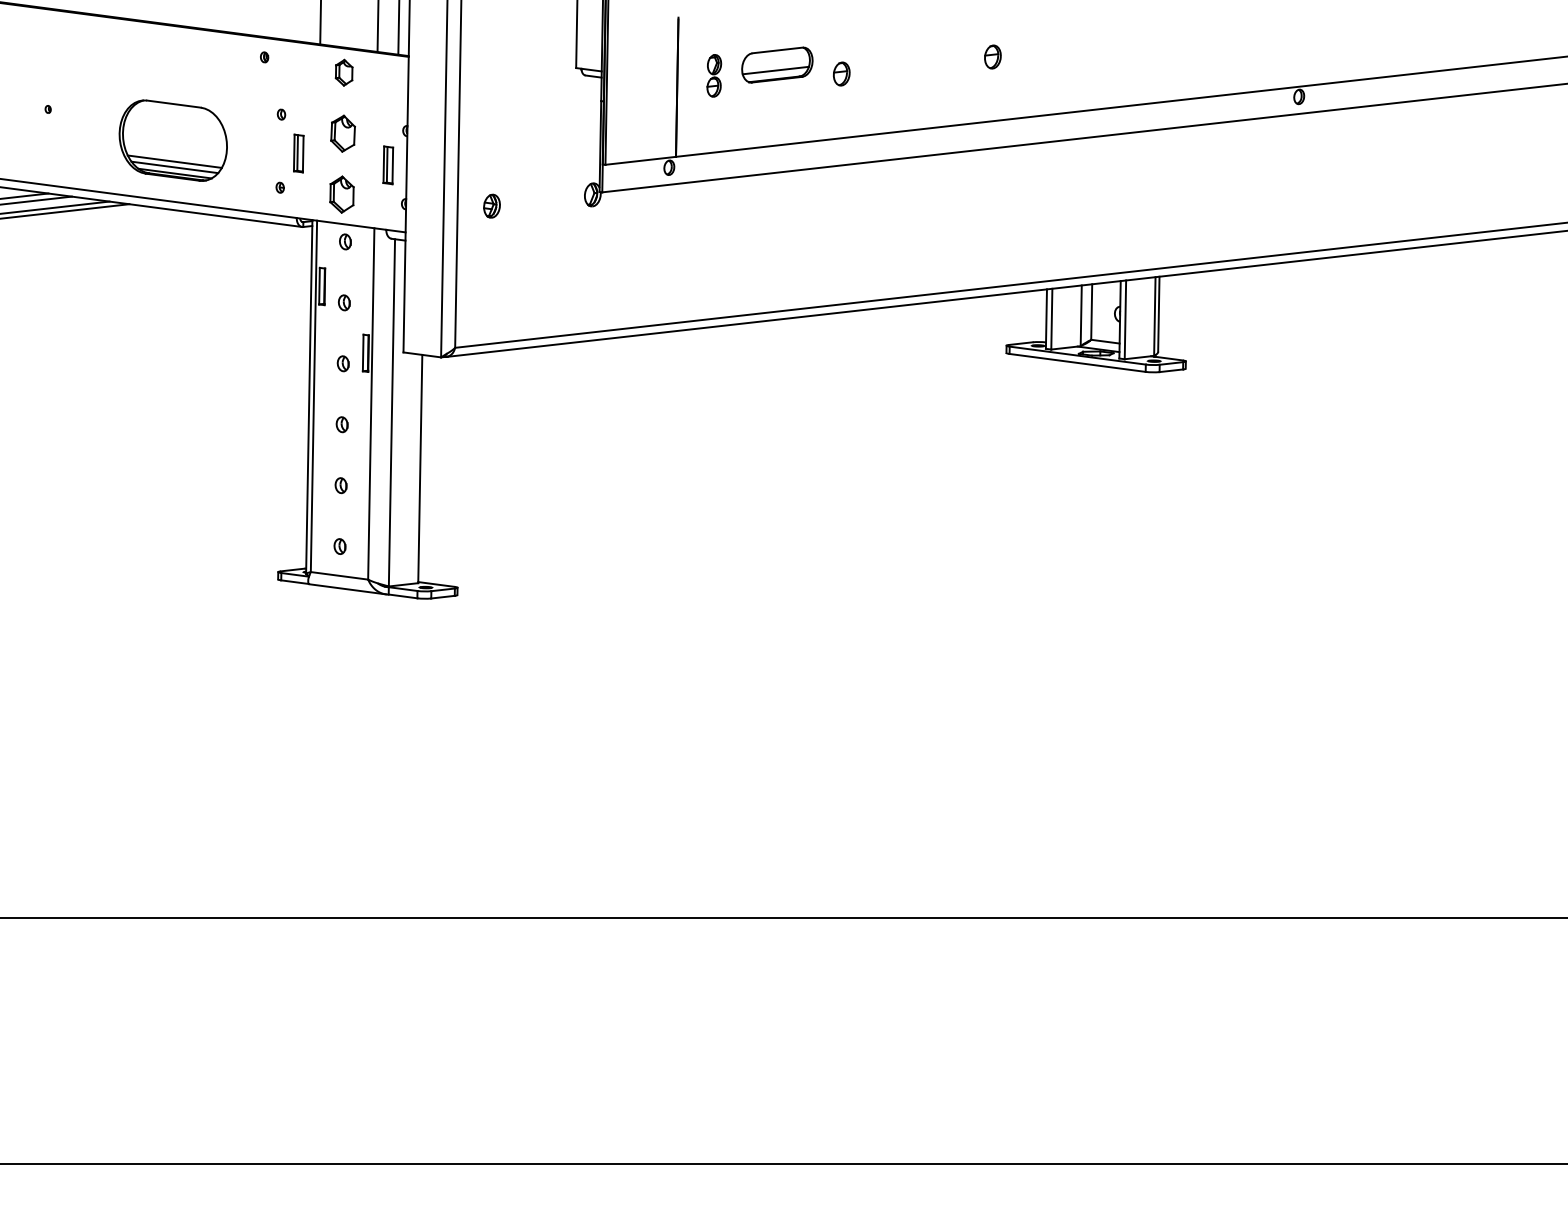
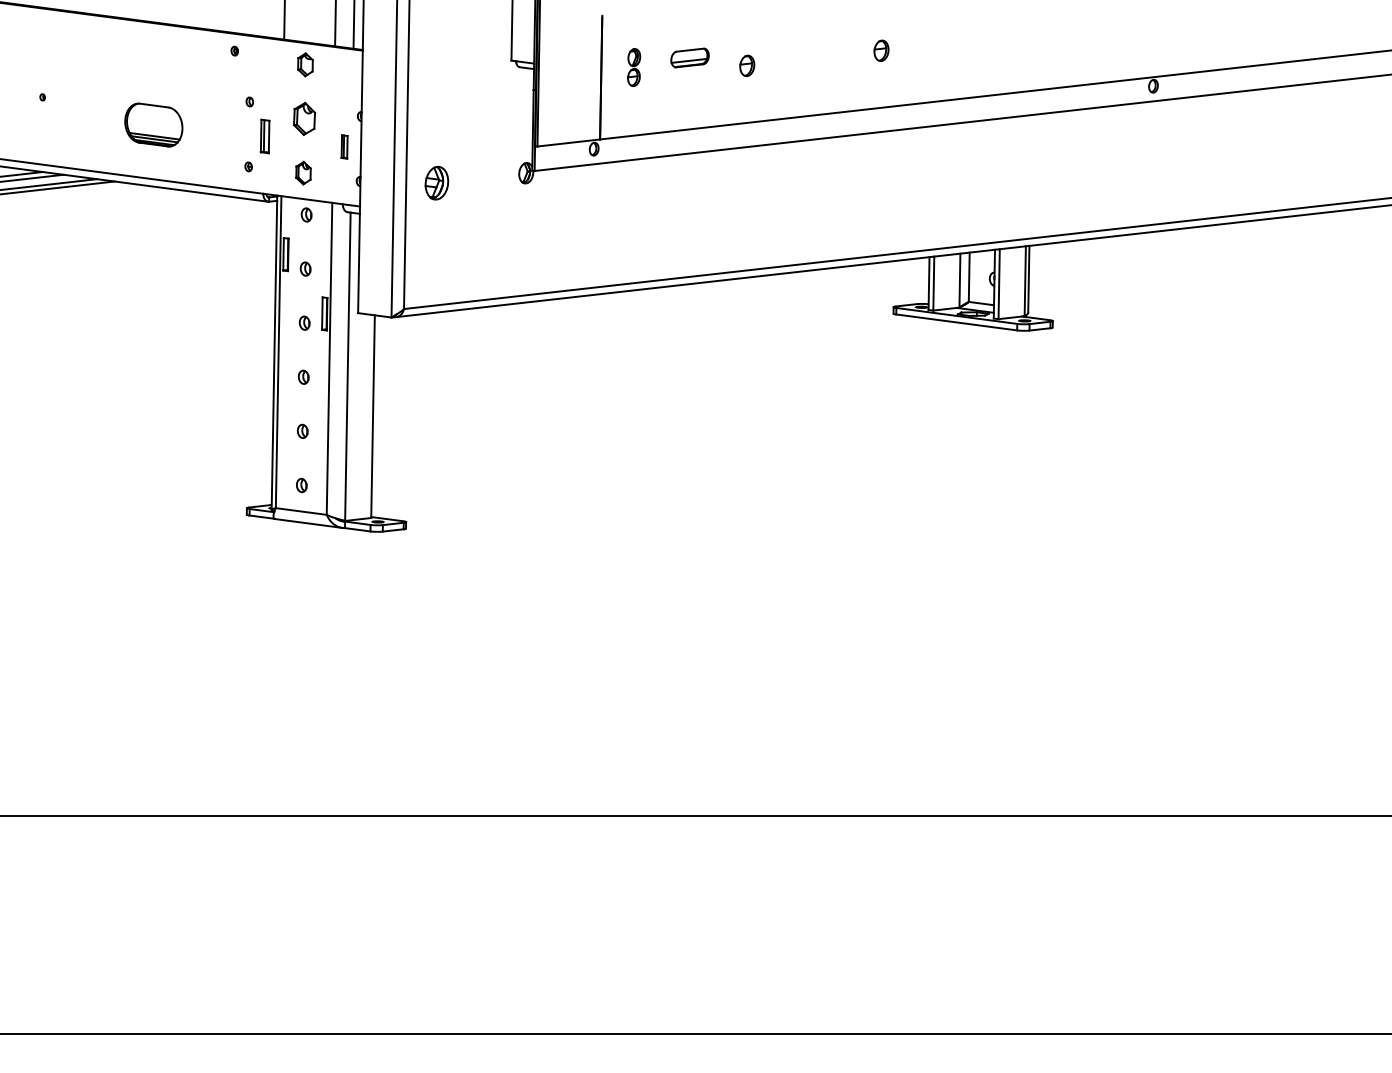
part: (776, 64) -> (689, 57), size x0.6
part: (173, 140) -> (153, 124), size x0.6
part: (388, 164) -> (344, 146), size x0.7
part: (341, 195) -> (303, 173), size x0.7
part: (491, 206) -> (436, 183), size x1.6

